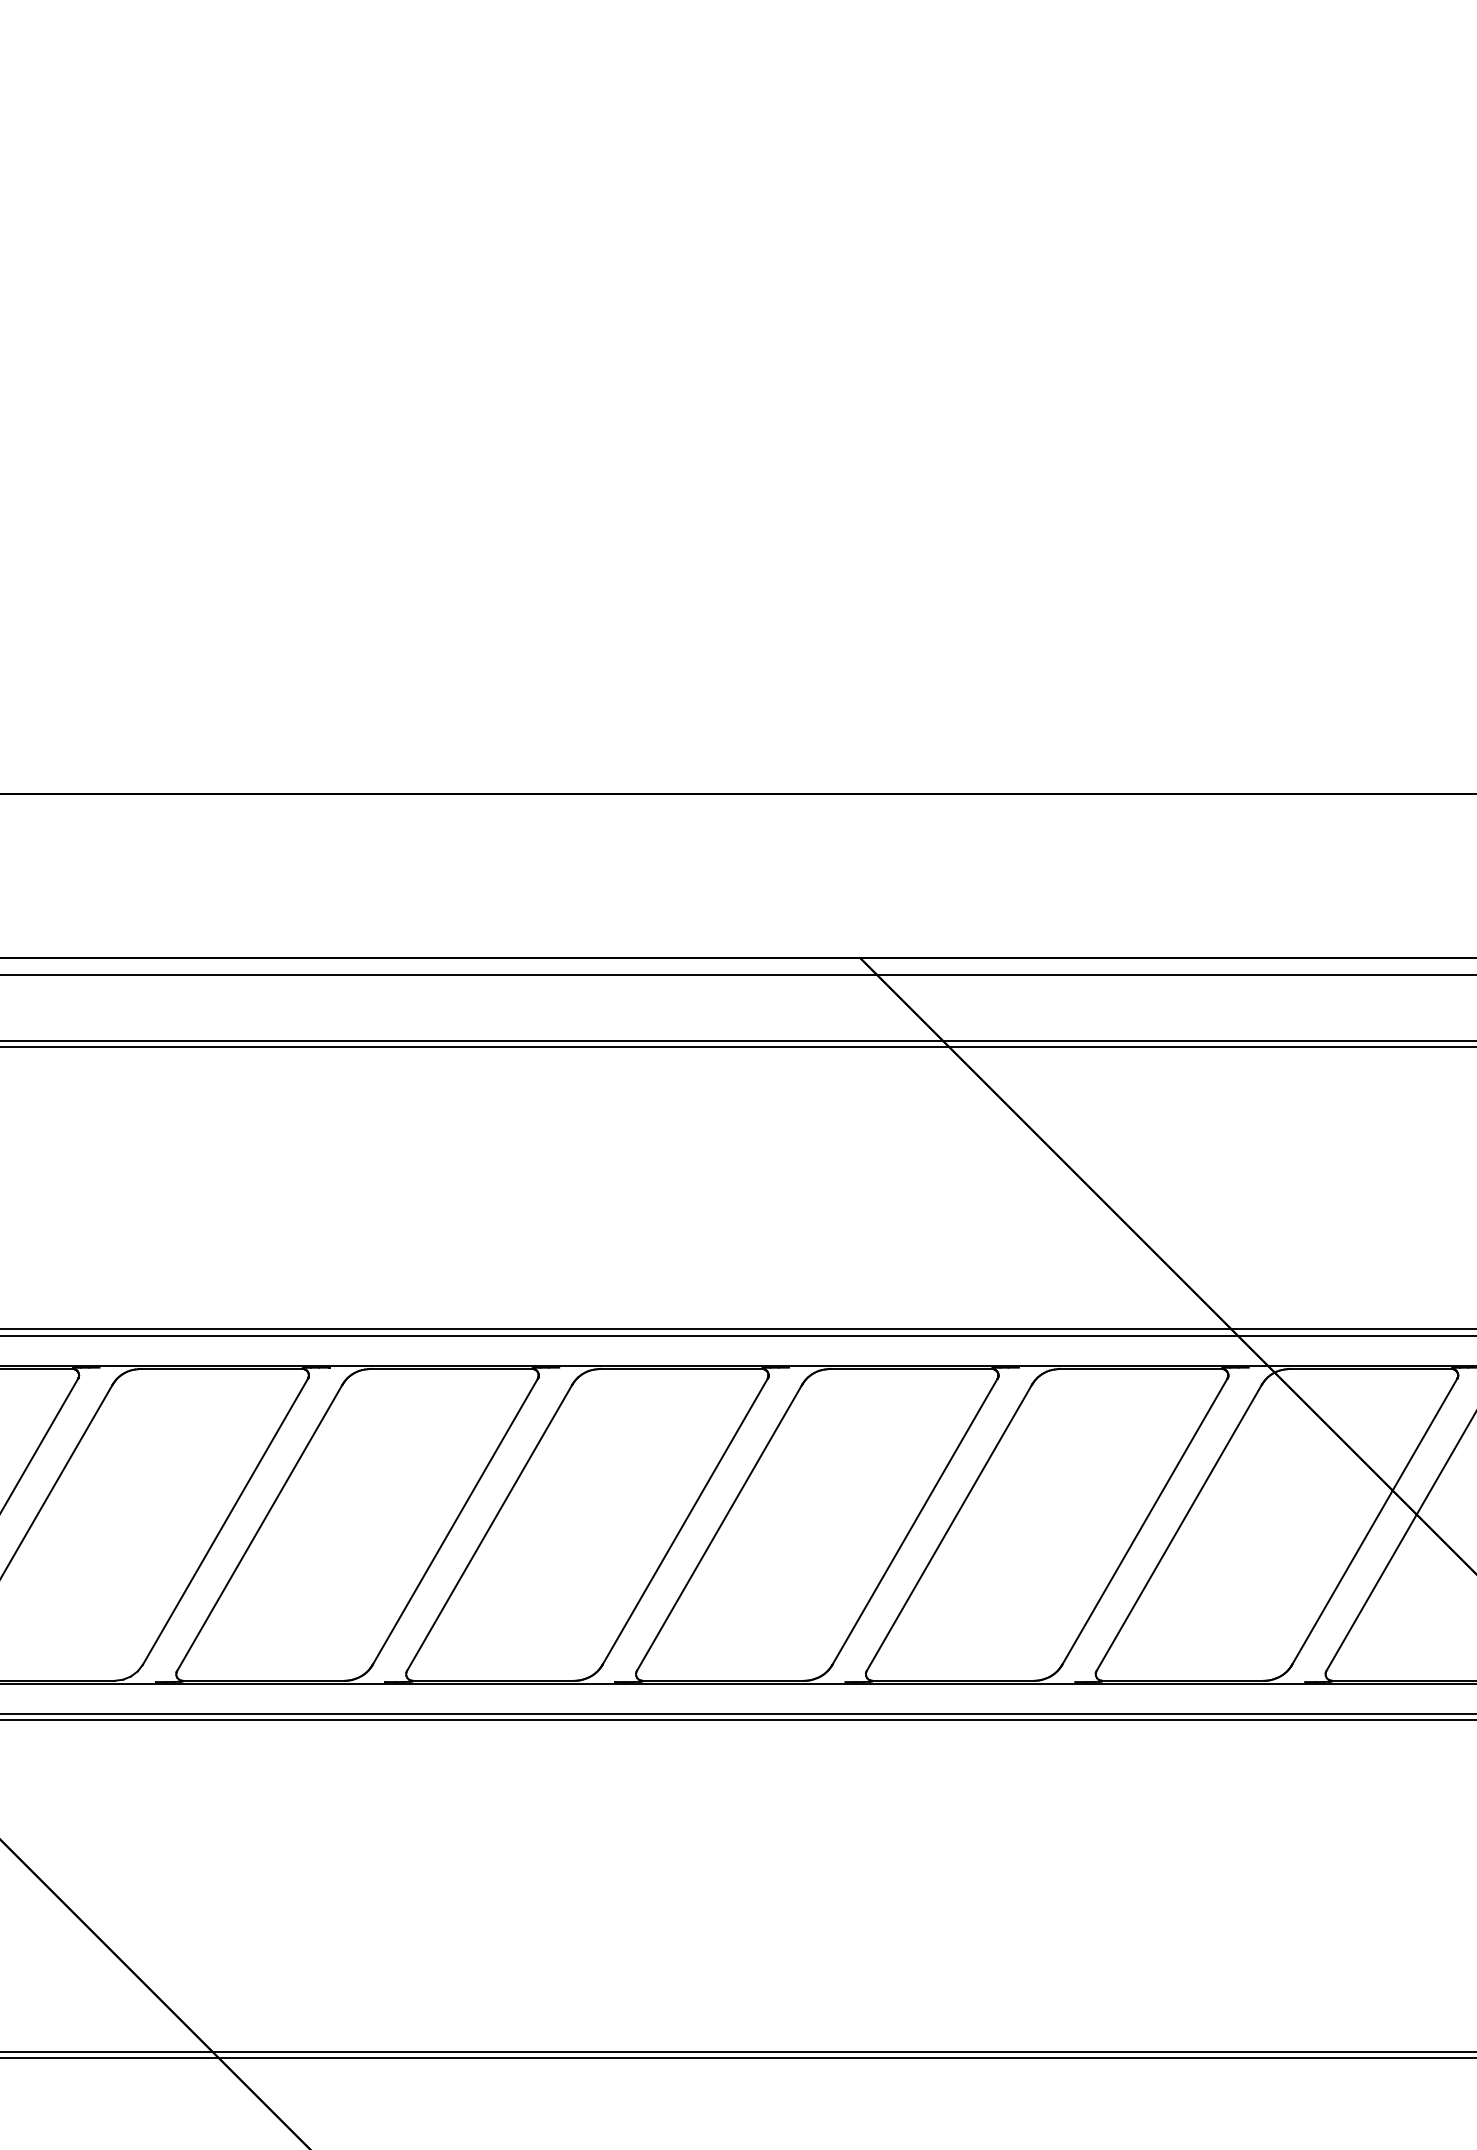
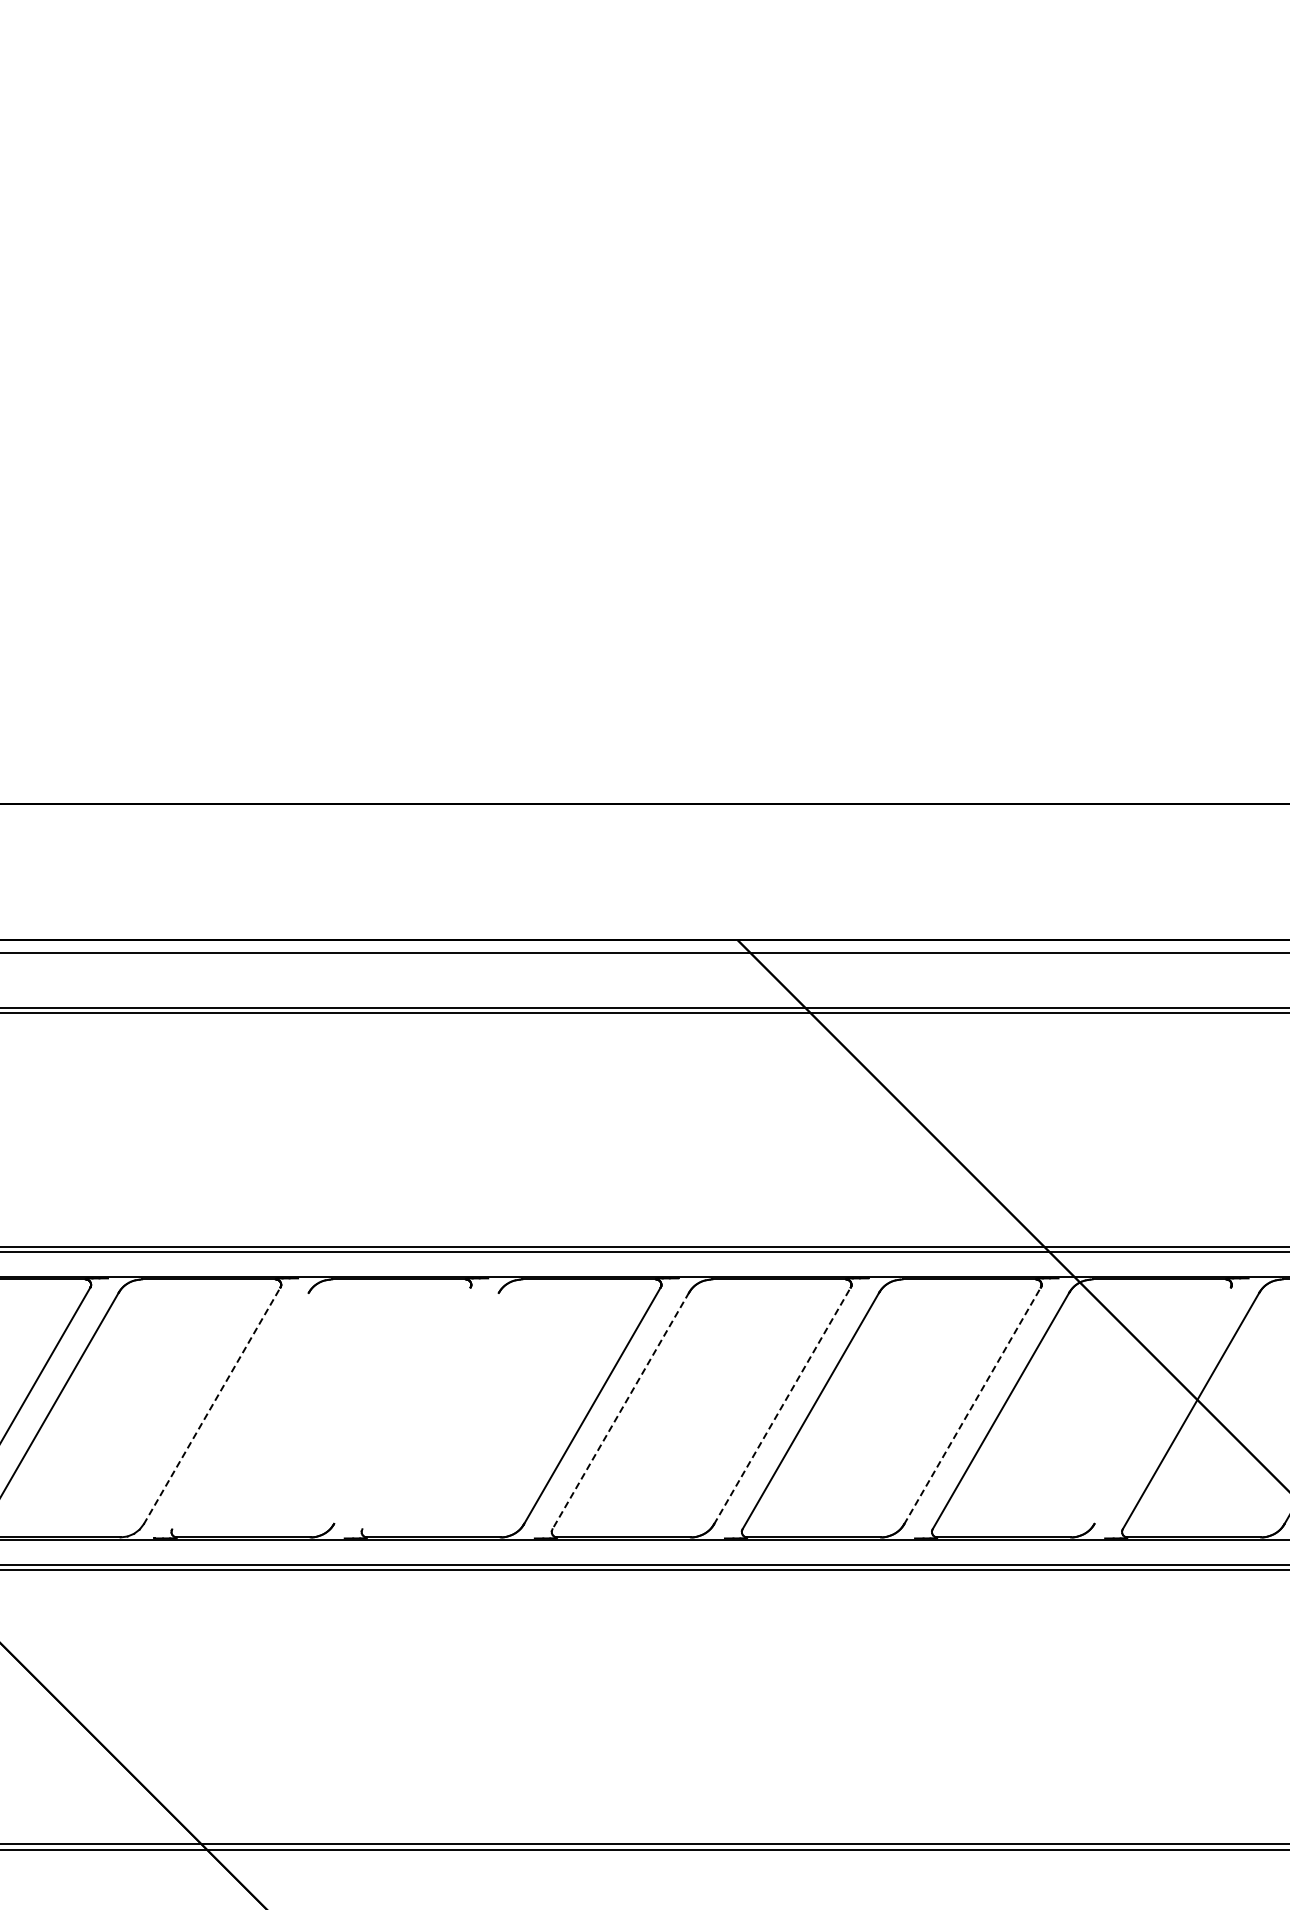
line: (225, 1521) -> (212, 1405), solid -> dashed
line: (454, 1521) -> (401, 1405), removed
line: (915, 1521) -> (782, 1405), solid -> dashed
line: (1144, 1521) -> (972, 1405), solid -> dashed
line: (1374, 1521) -> (1162, 1405), removed
line: (259, 1527) -> (240, 1410), removed
line: (489, 1527) -> (430, 1410), removed
line: (719, 1528) -> (620, 1411), solid -> dashed

